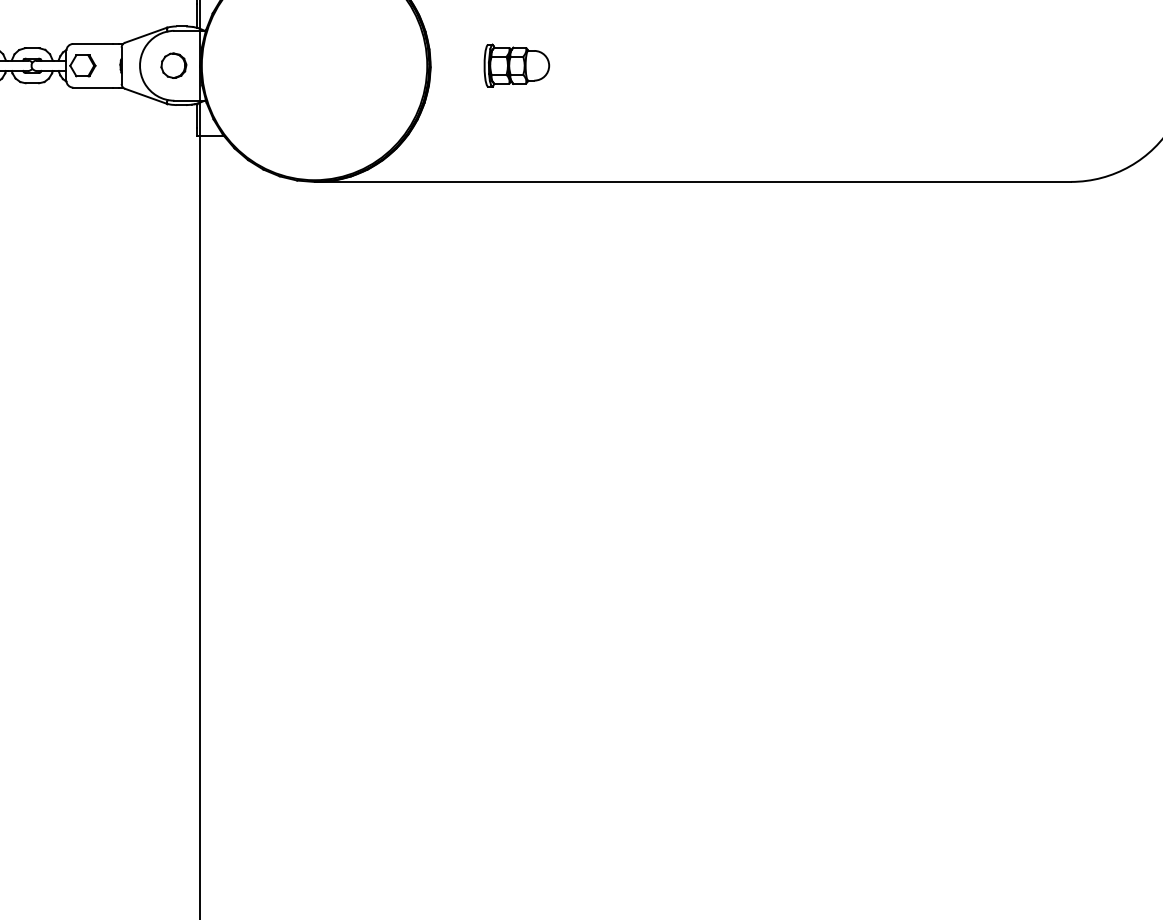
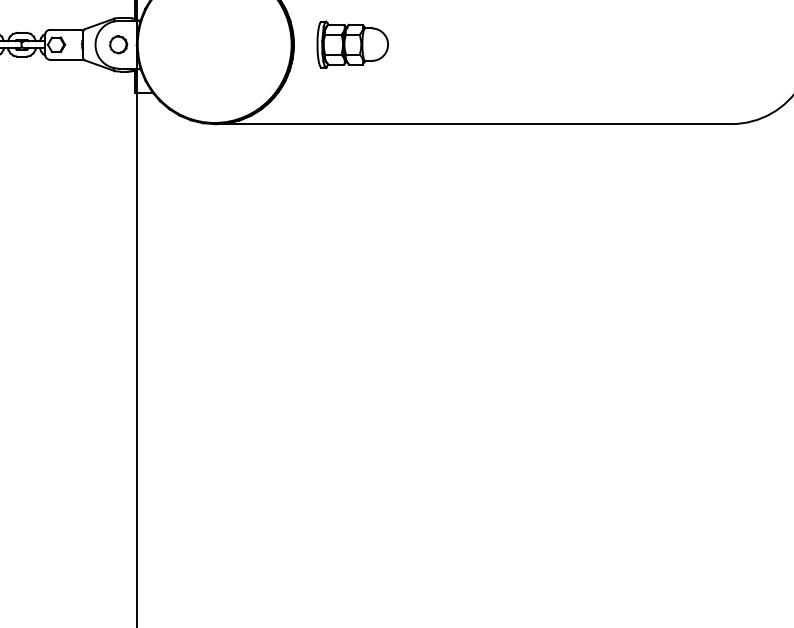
part: (516, 65) -> (352, 44), size x1.6

